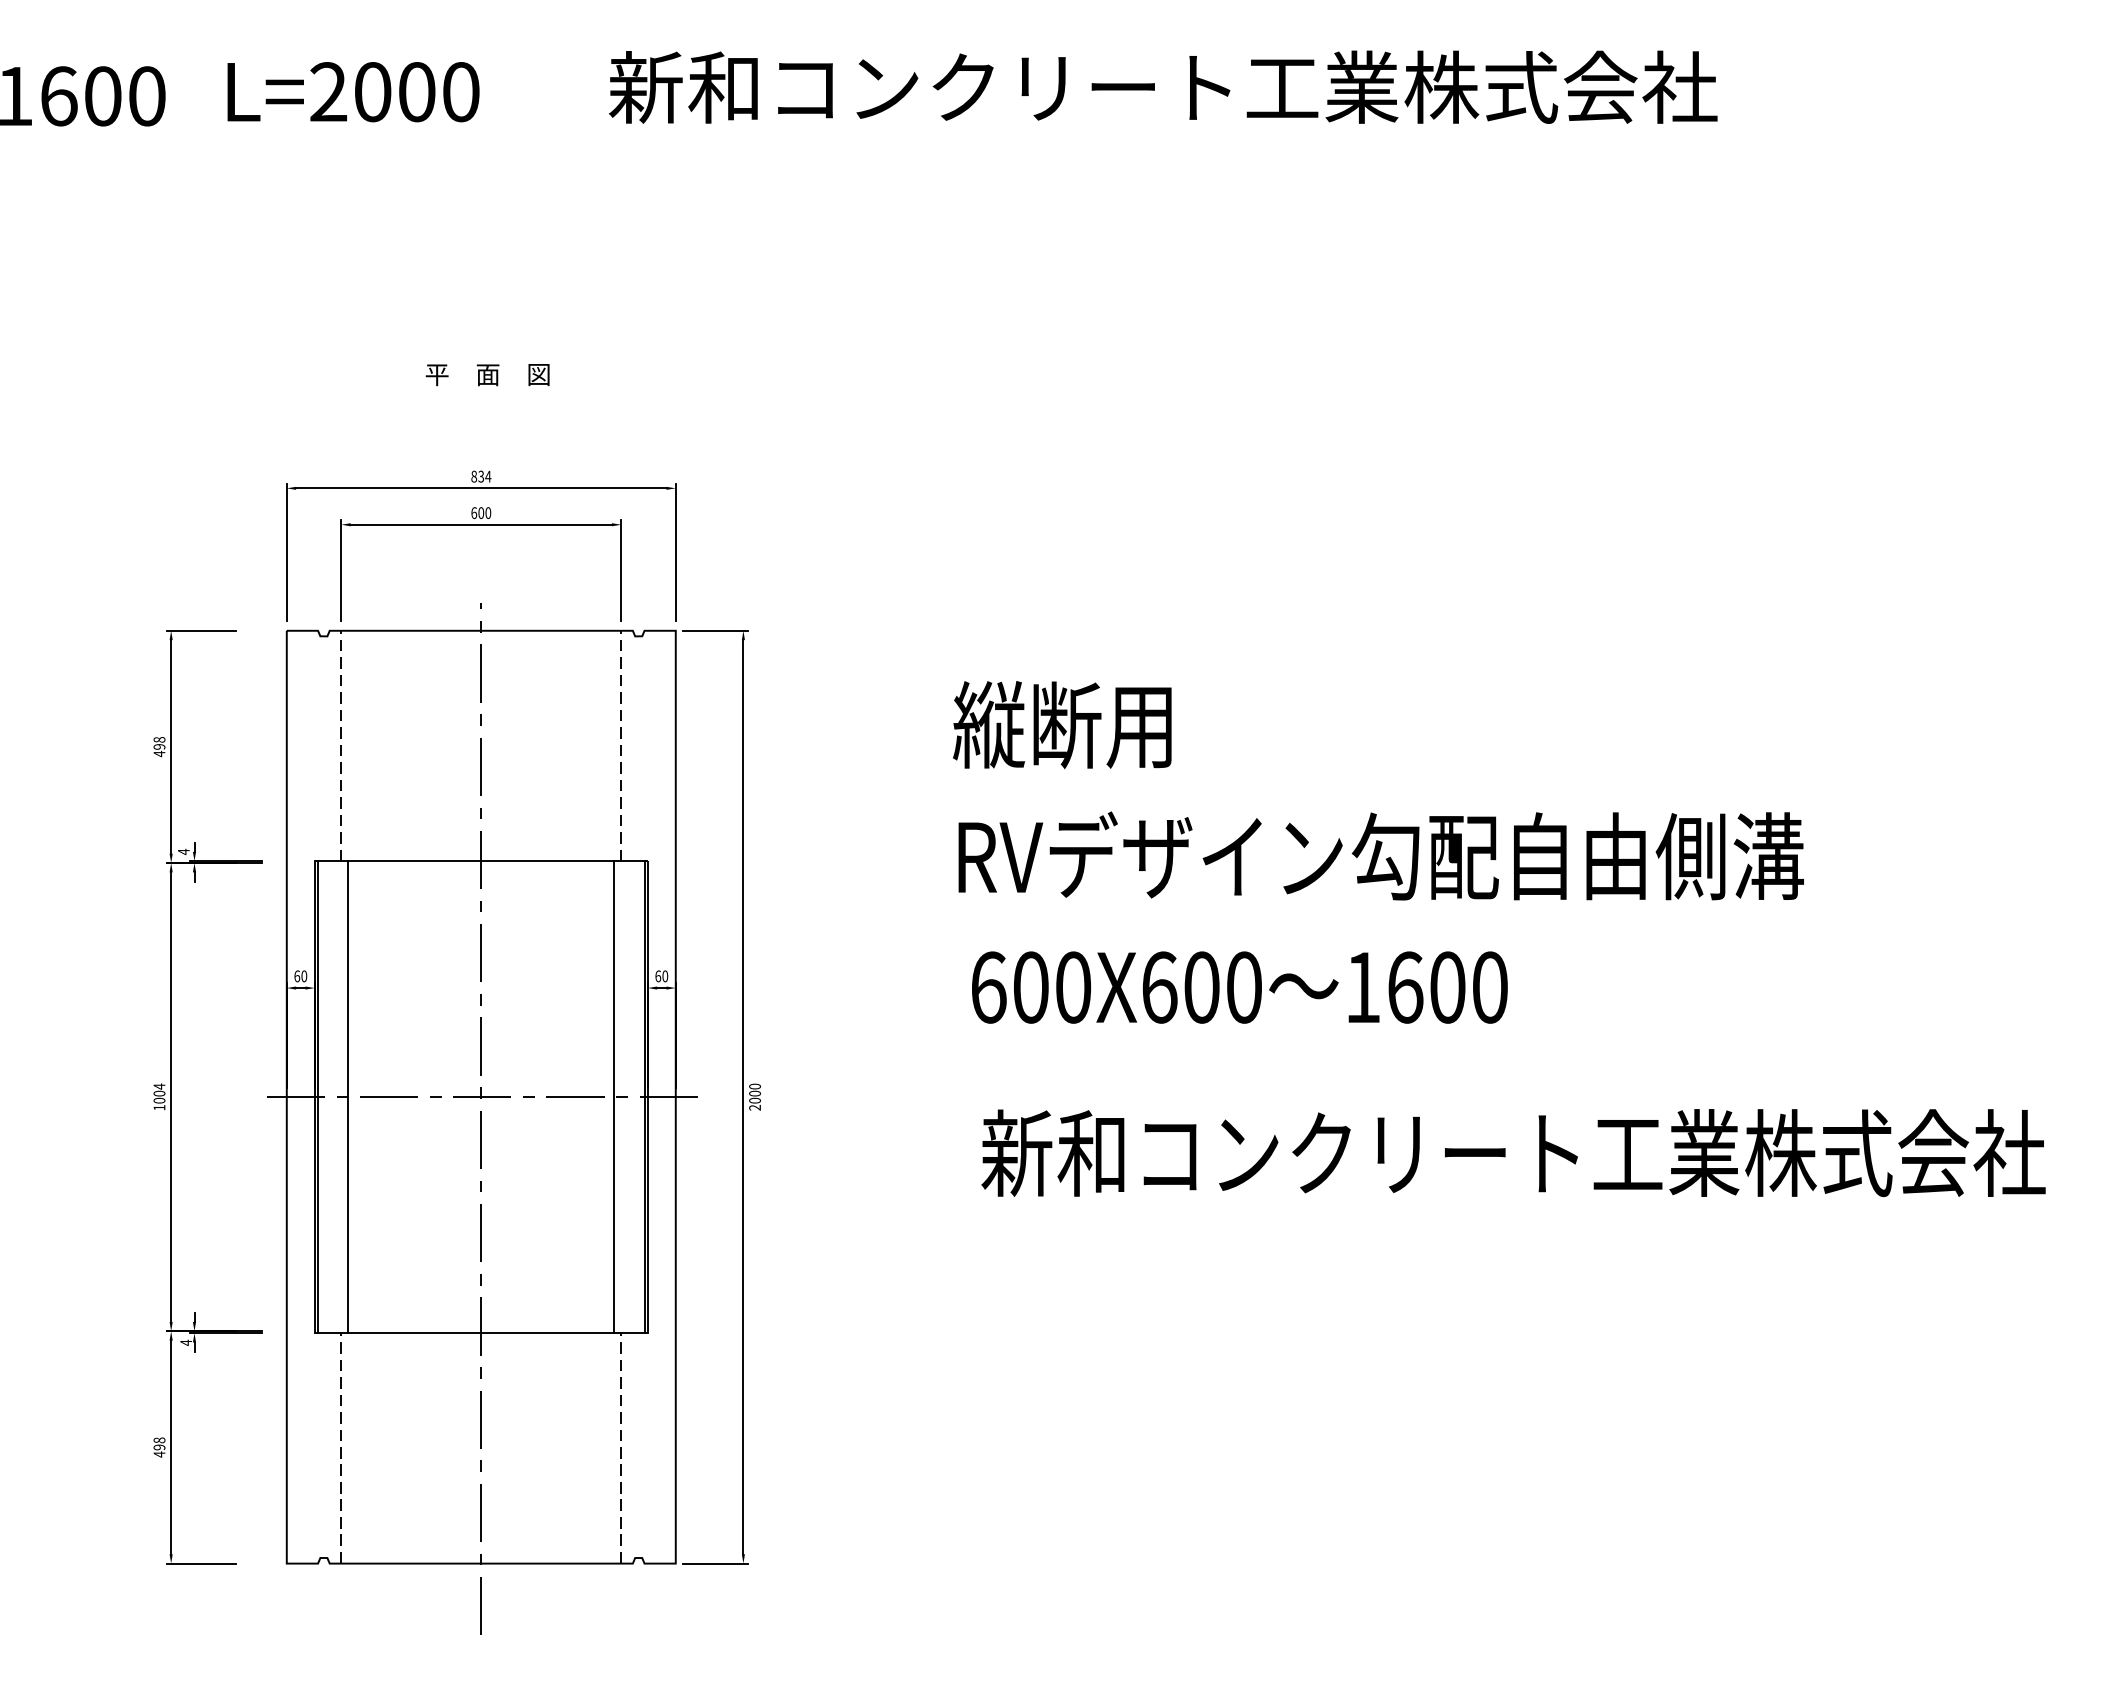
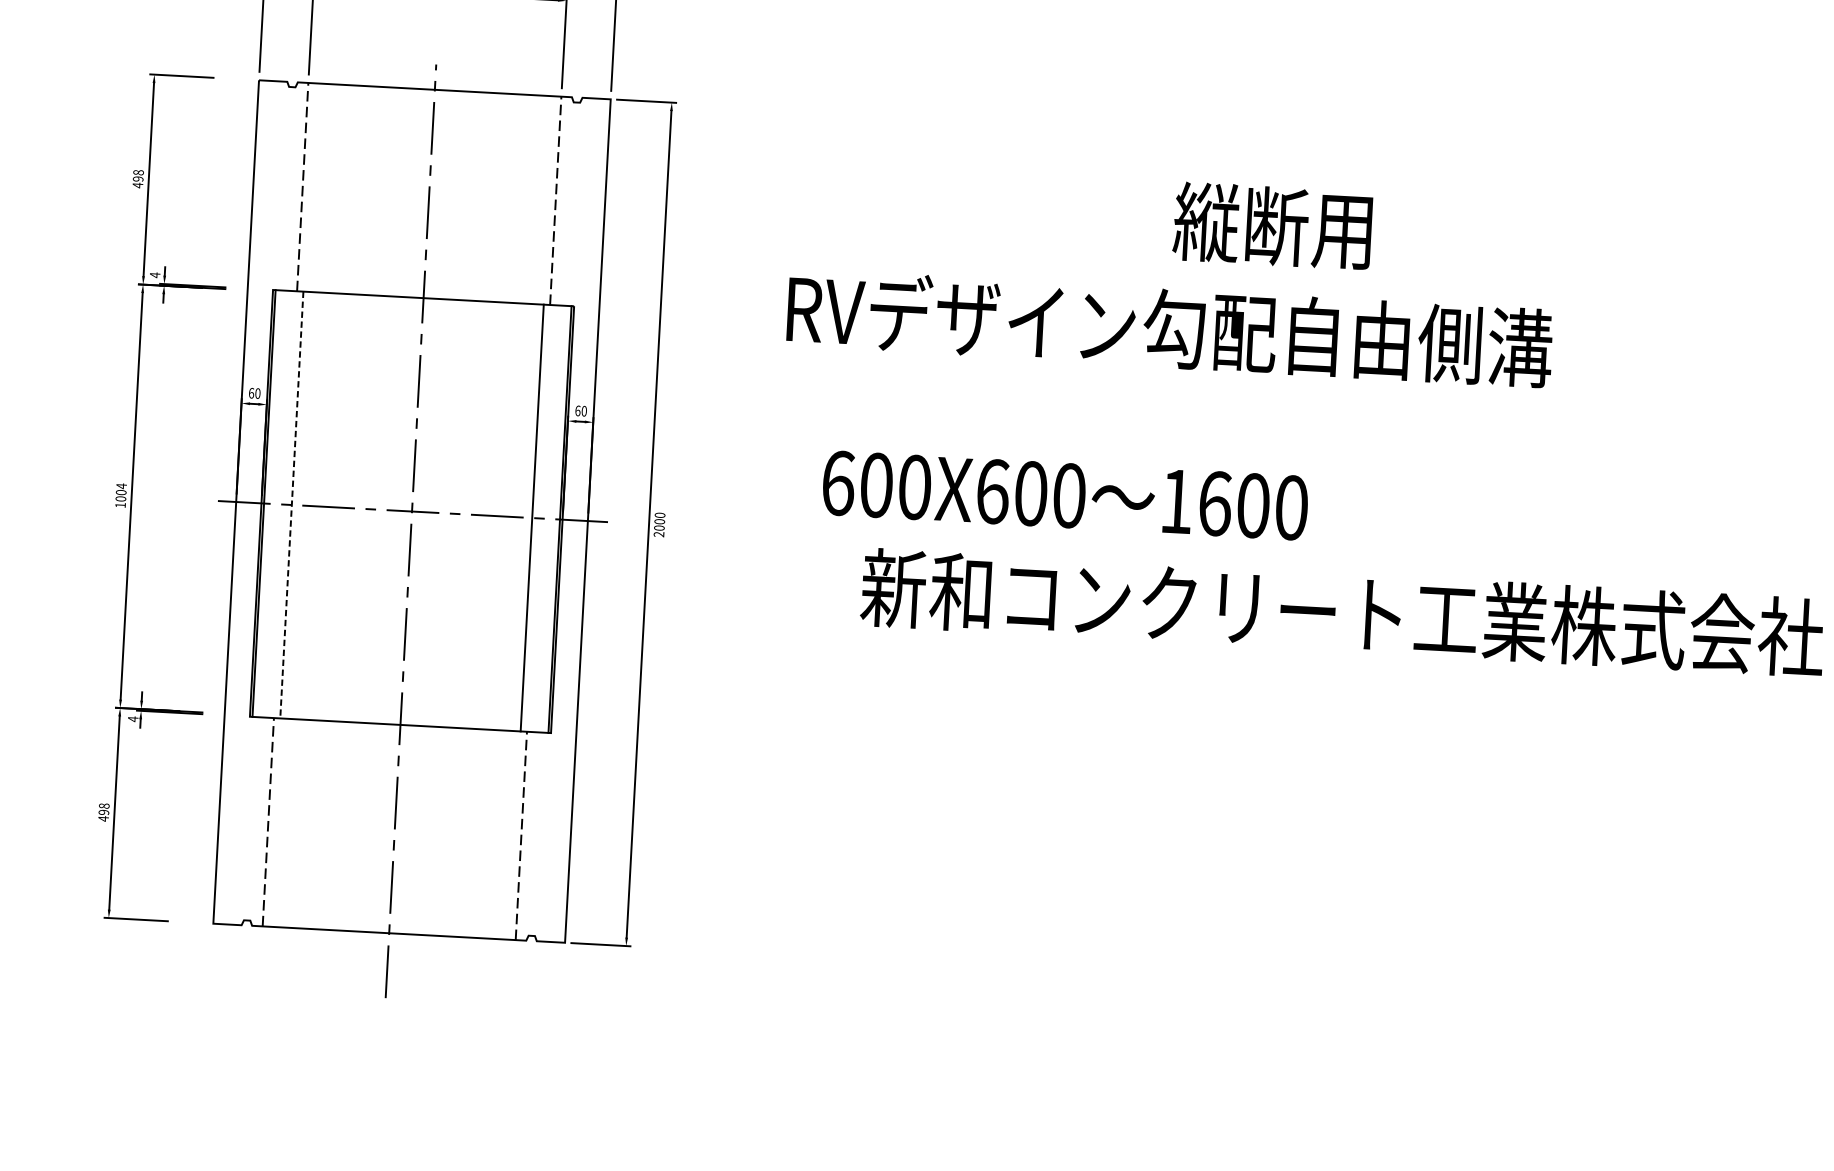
text: (1062, 725) -> (1272, 226), moved
text: (1380, 855) -> (1169, 327), moved
text: (1239, 987) -> (1065, 495), moved
line: (348, 1097) -> (291, 505), solid -> dashed

